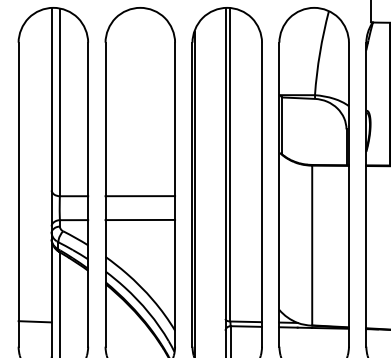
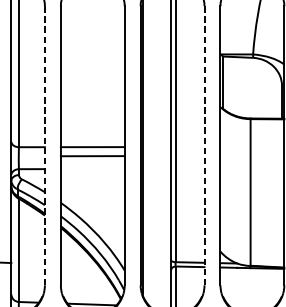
line: (88, 194) -> (45, 145), solid -> dashed
line: (262, 194) -> (204, 145), solid -> dashed
line: (140, 219) -> (92, 155), moved

